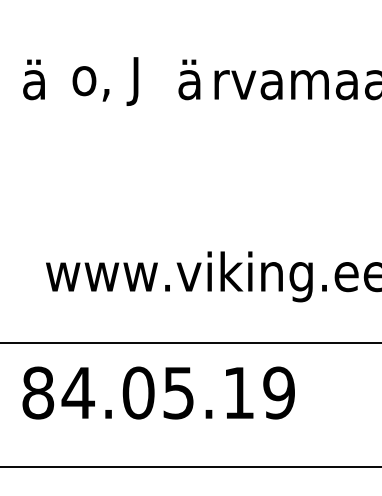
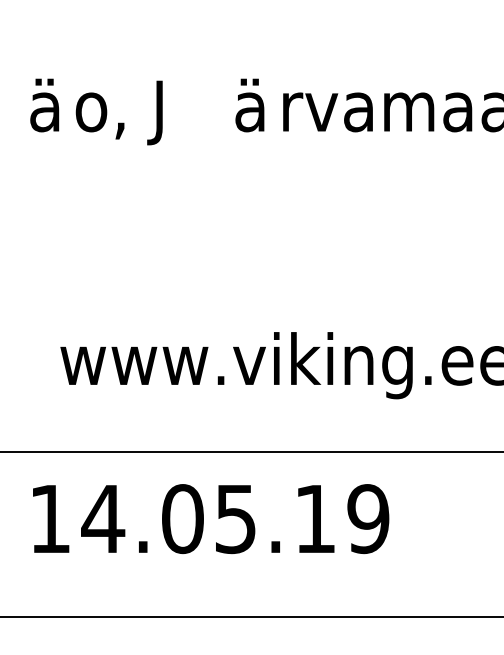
text: (105, 81) -> (119, 112), moved
text: (38, 392) -> (50, 518), 84.05.19 -> 14.05.19

